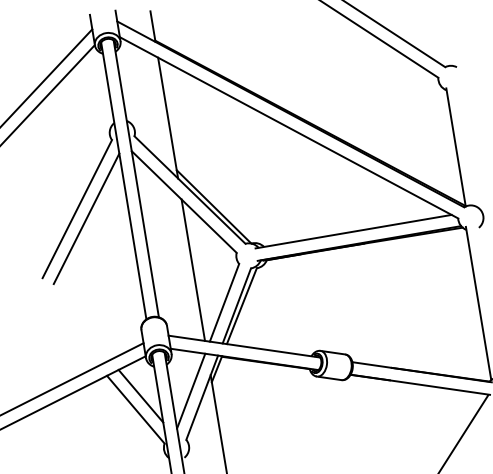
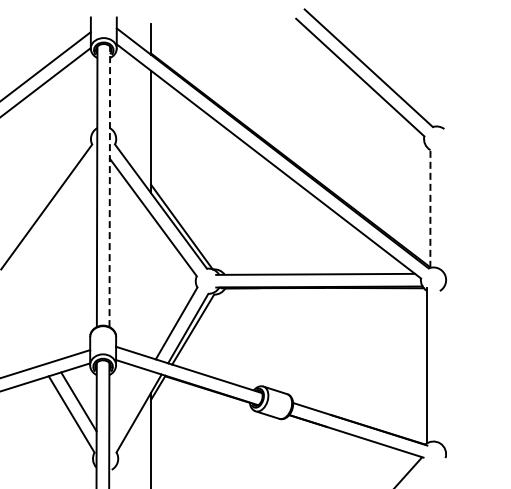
line: (456, 147) -> (430, 208), solid -> dashed
line: (135, 178) -> (109, 186), solid -> dashed
line: (86, 219) -> (54, 218), removed
line: (193, 269) -> (151, 285), removed
line: (191, 390) -> (129, 404), removed

